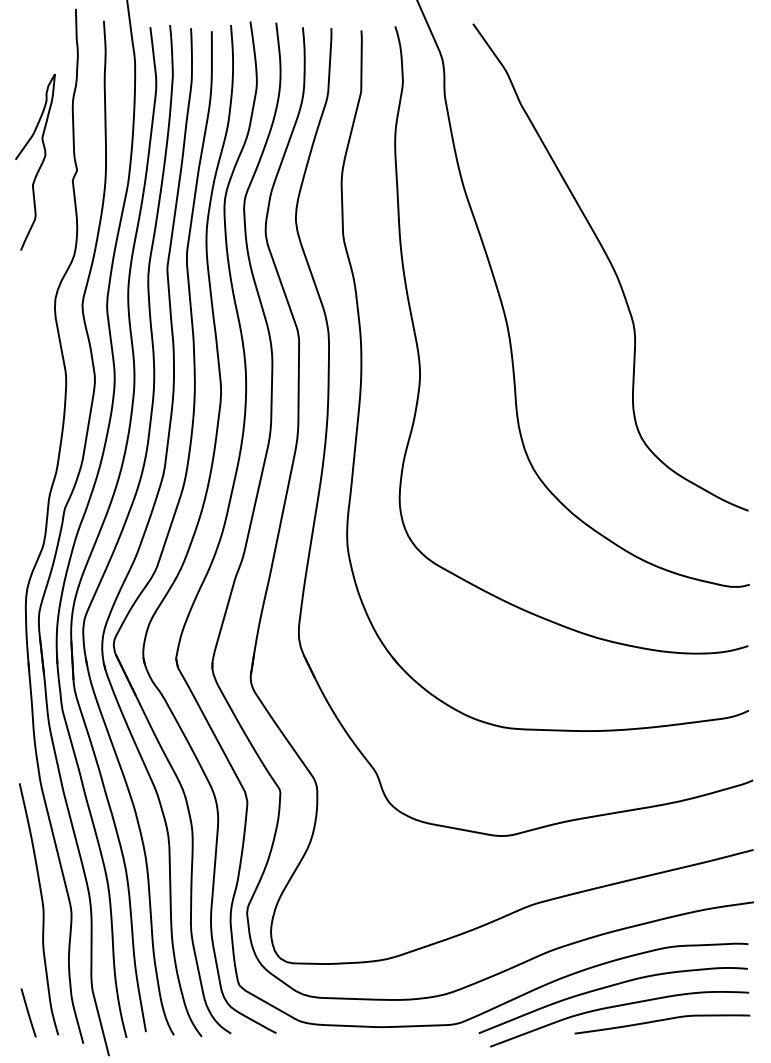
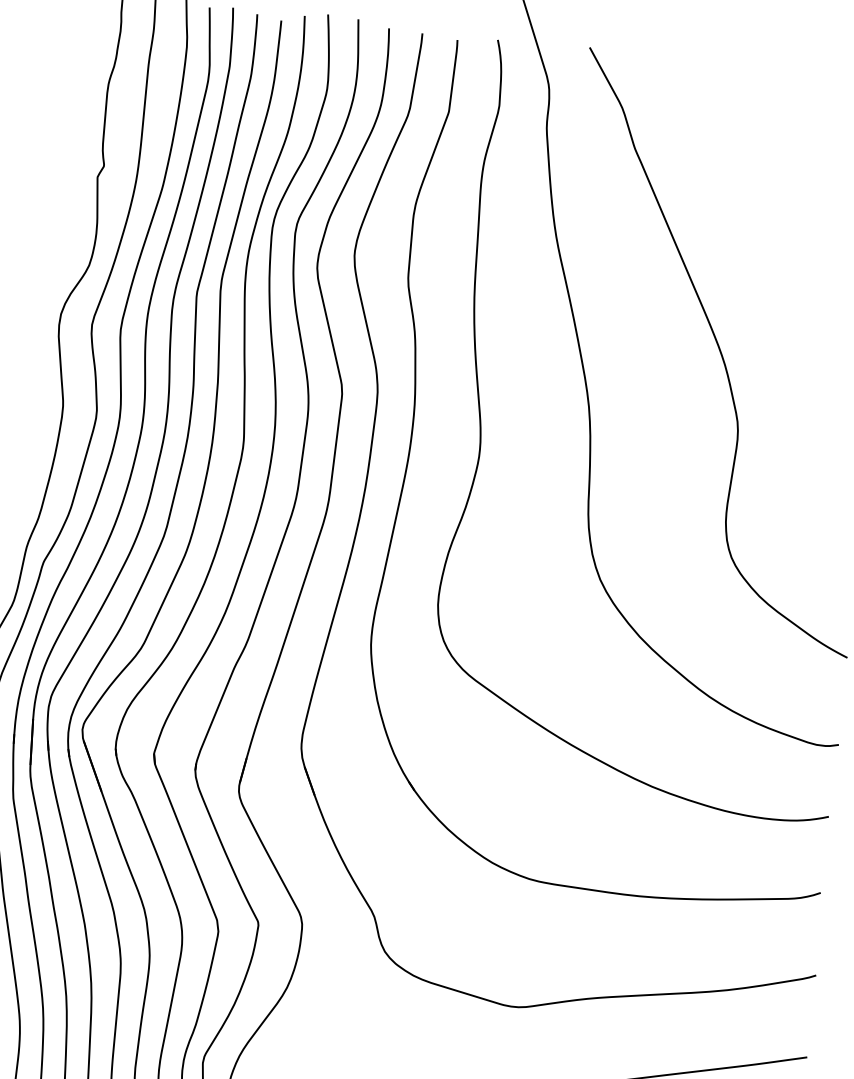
curve: (40, 164) -> (61, 154), removed

